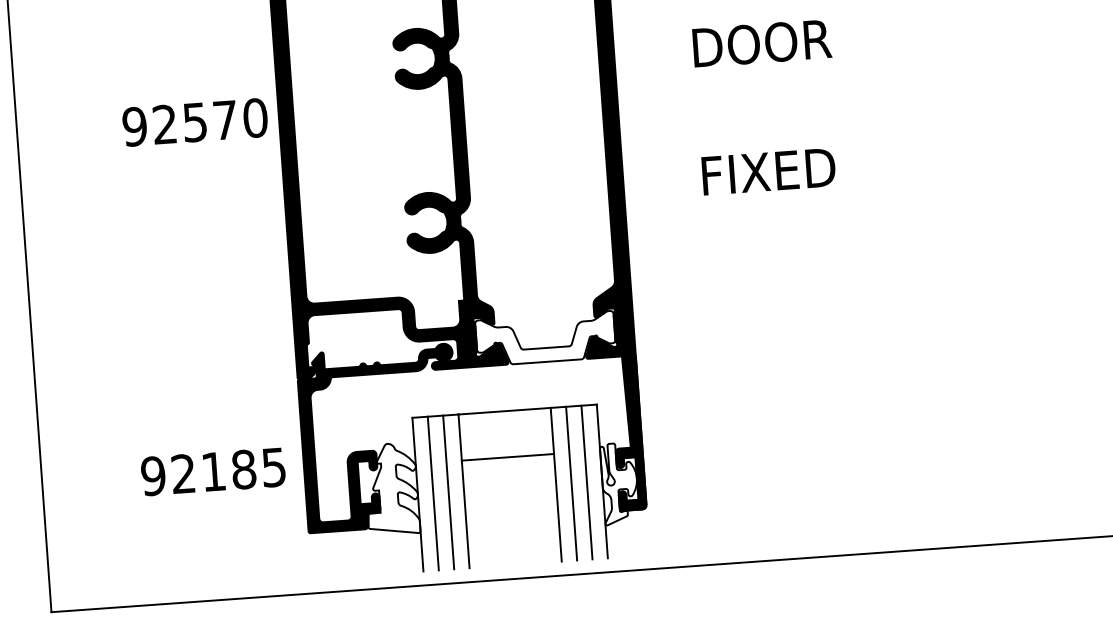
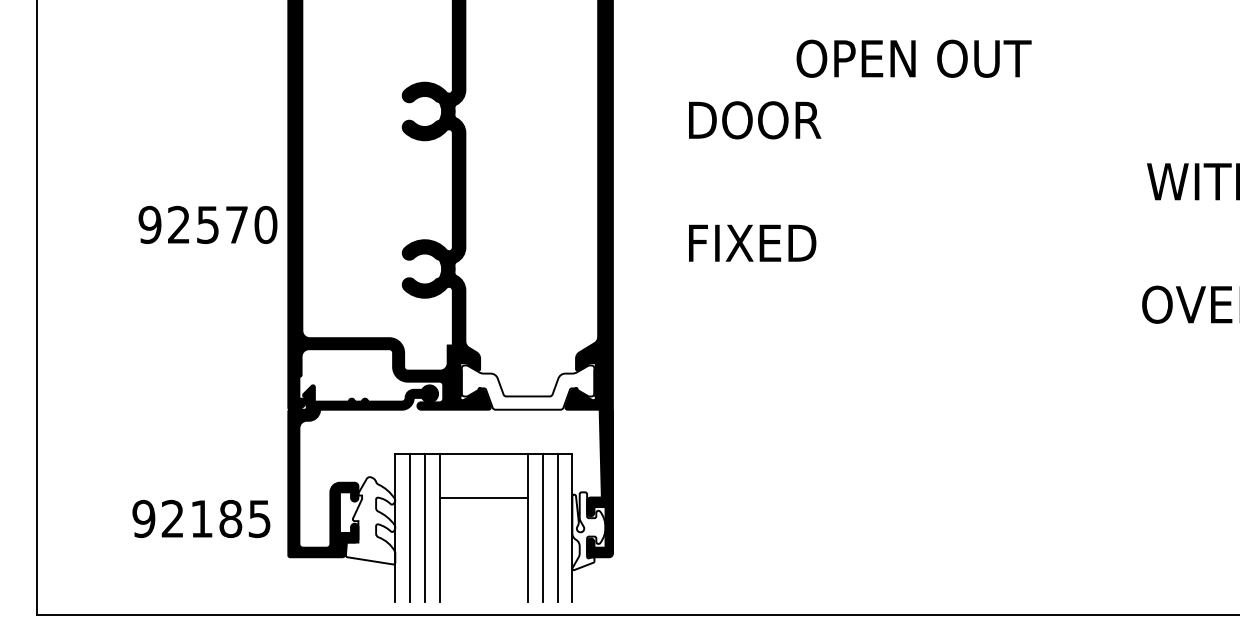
text: (194, 122) -> (207, 224), moved
text: (213, 471) -> (201, 518), moved

